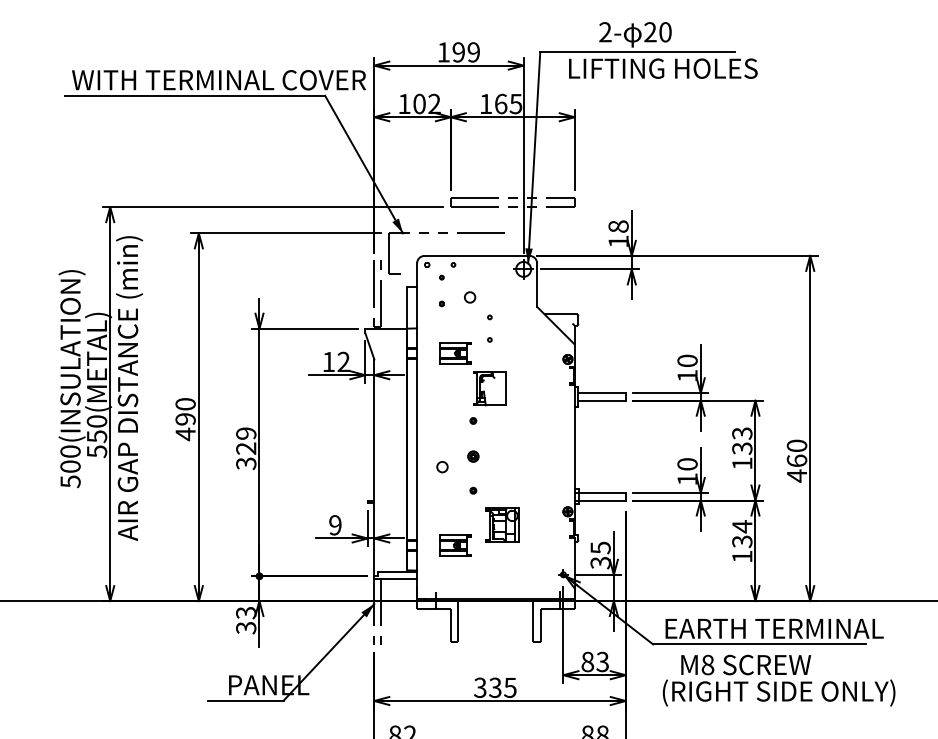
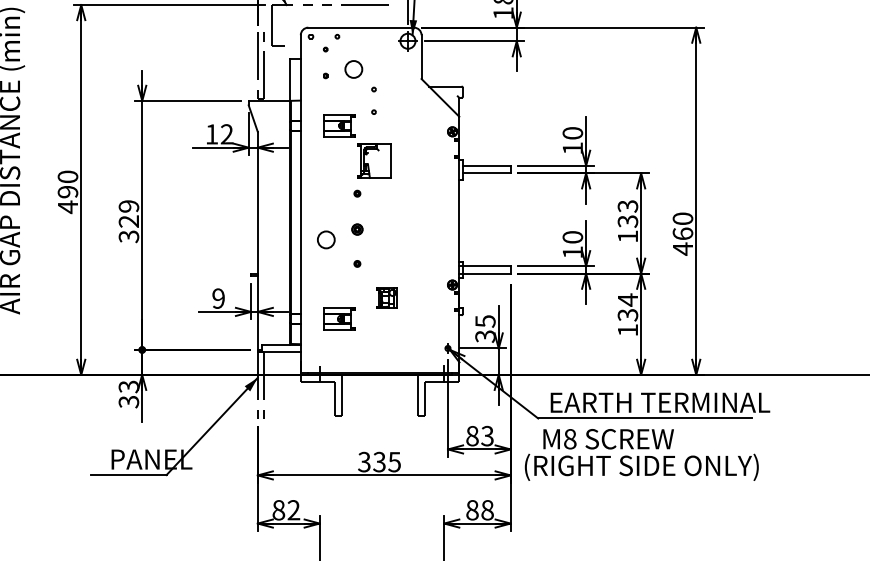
circle: (470, 297) -> (354, 69), size x1.6
circle: (442, 467) -> (326, 240), size x1.6
part: (502, 524) -> (386, 297), size x0.6
text: (778, 680) -> (641, 454), moved

